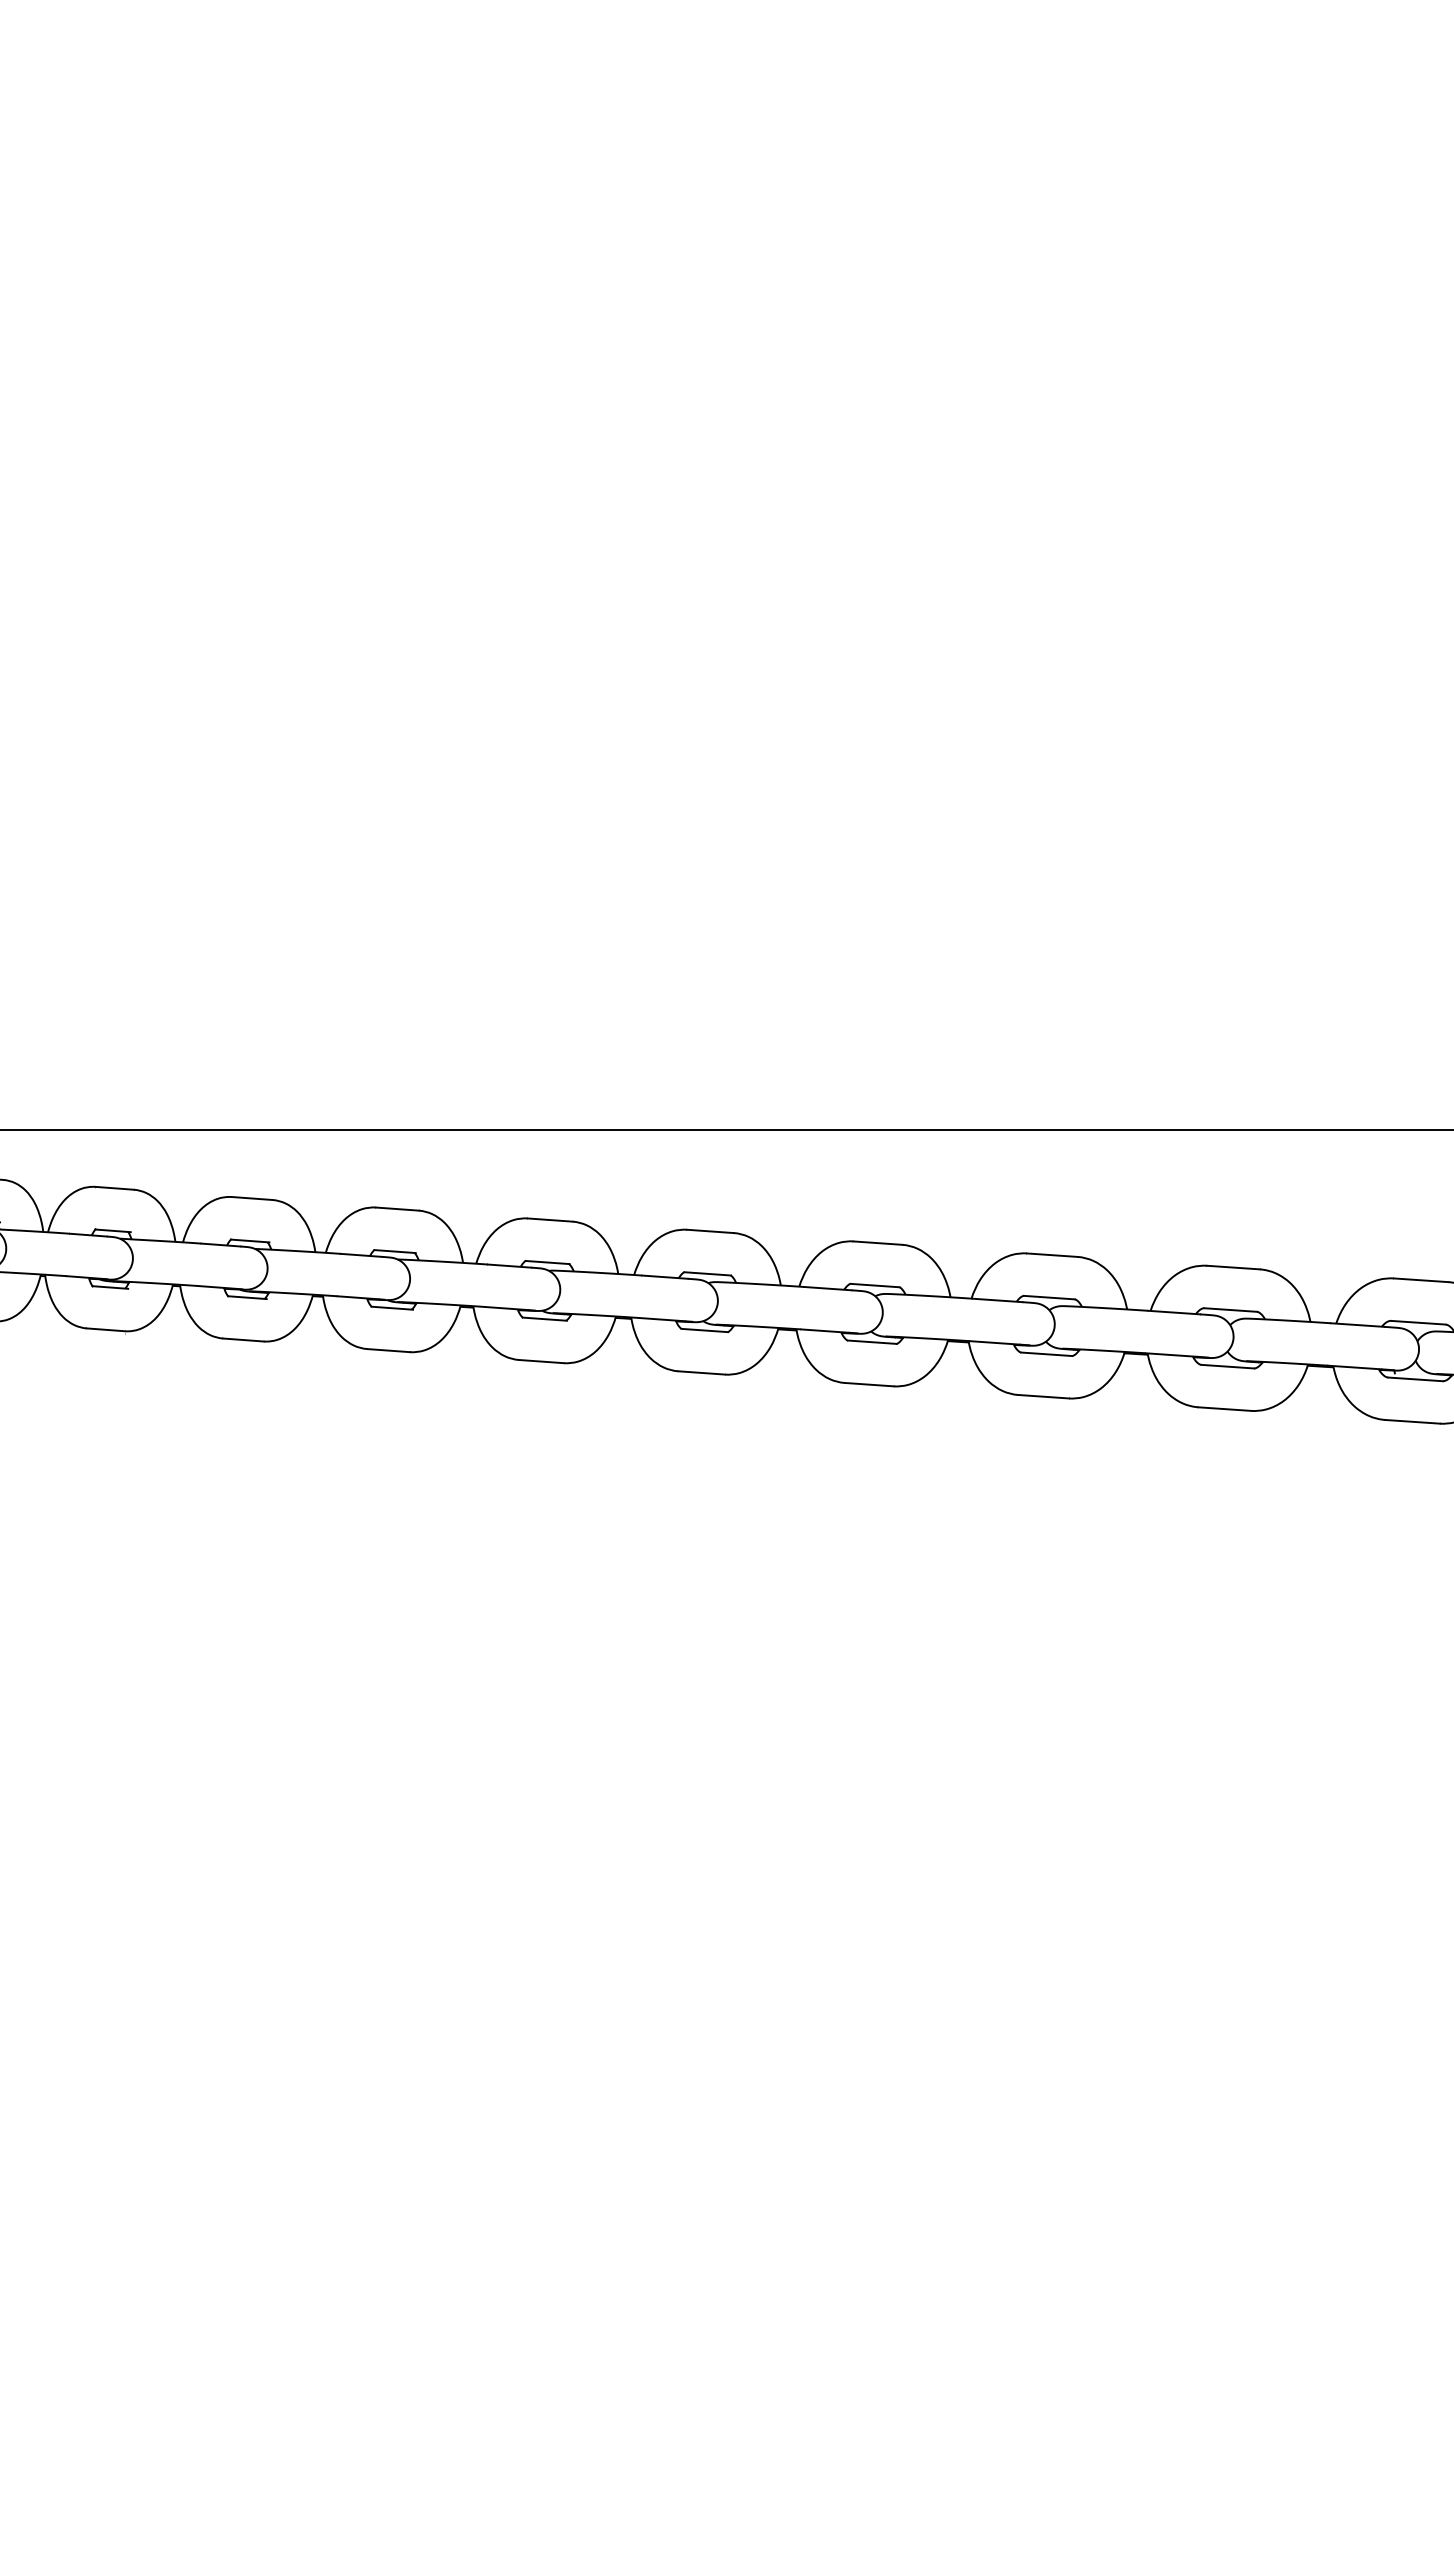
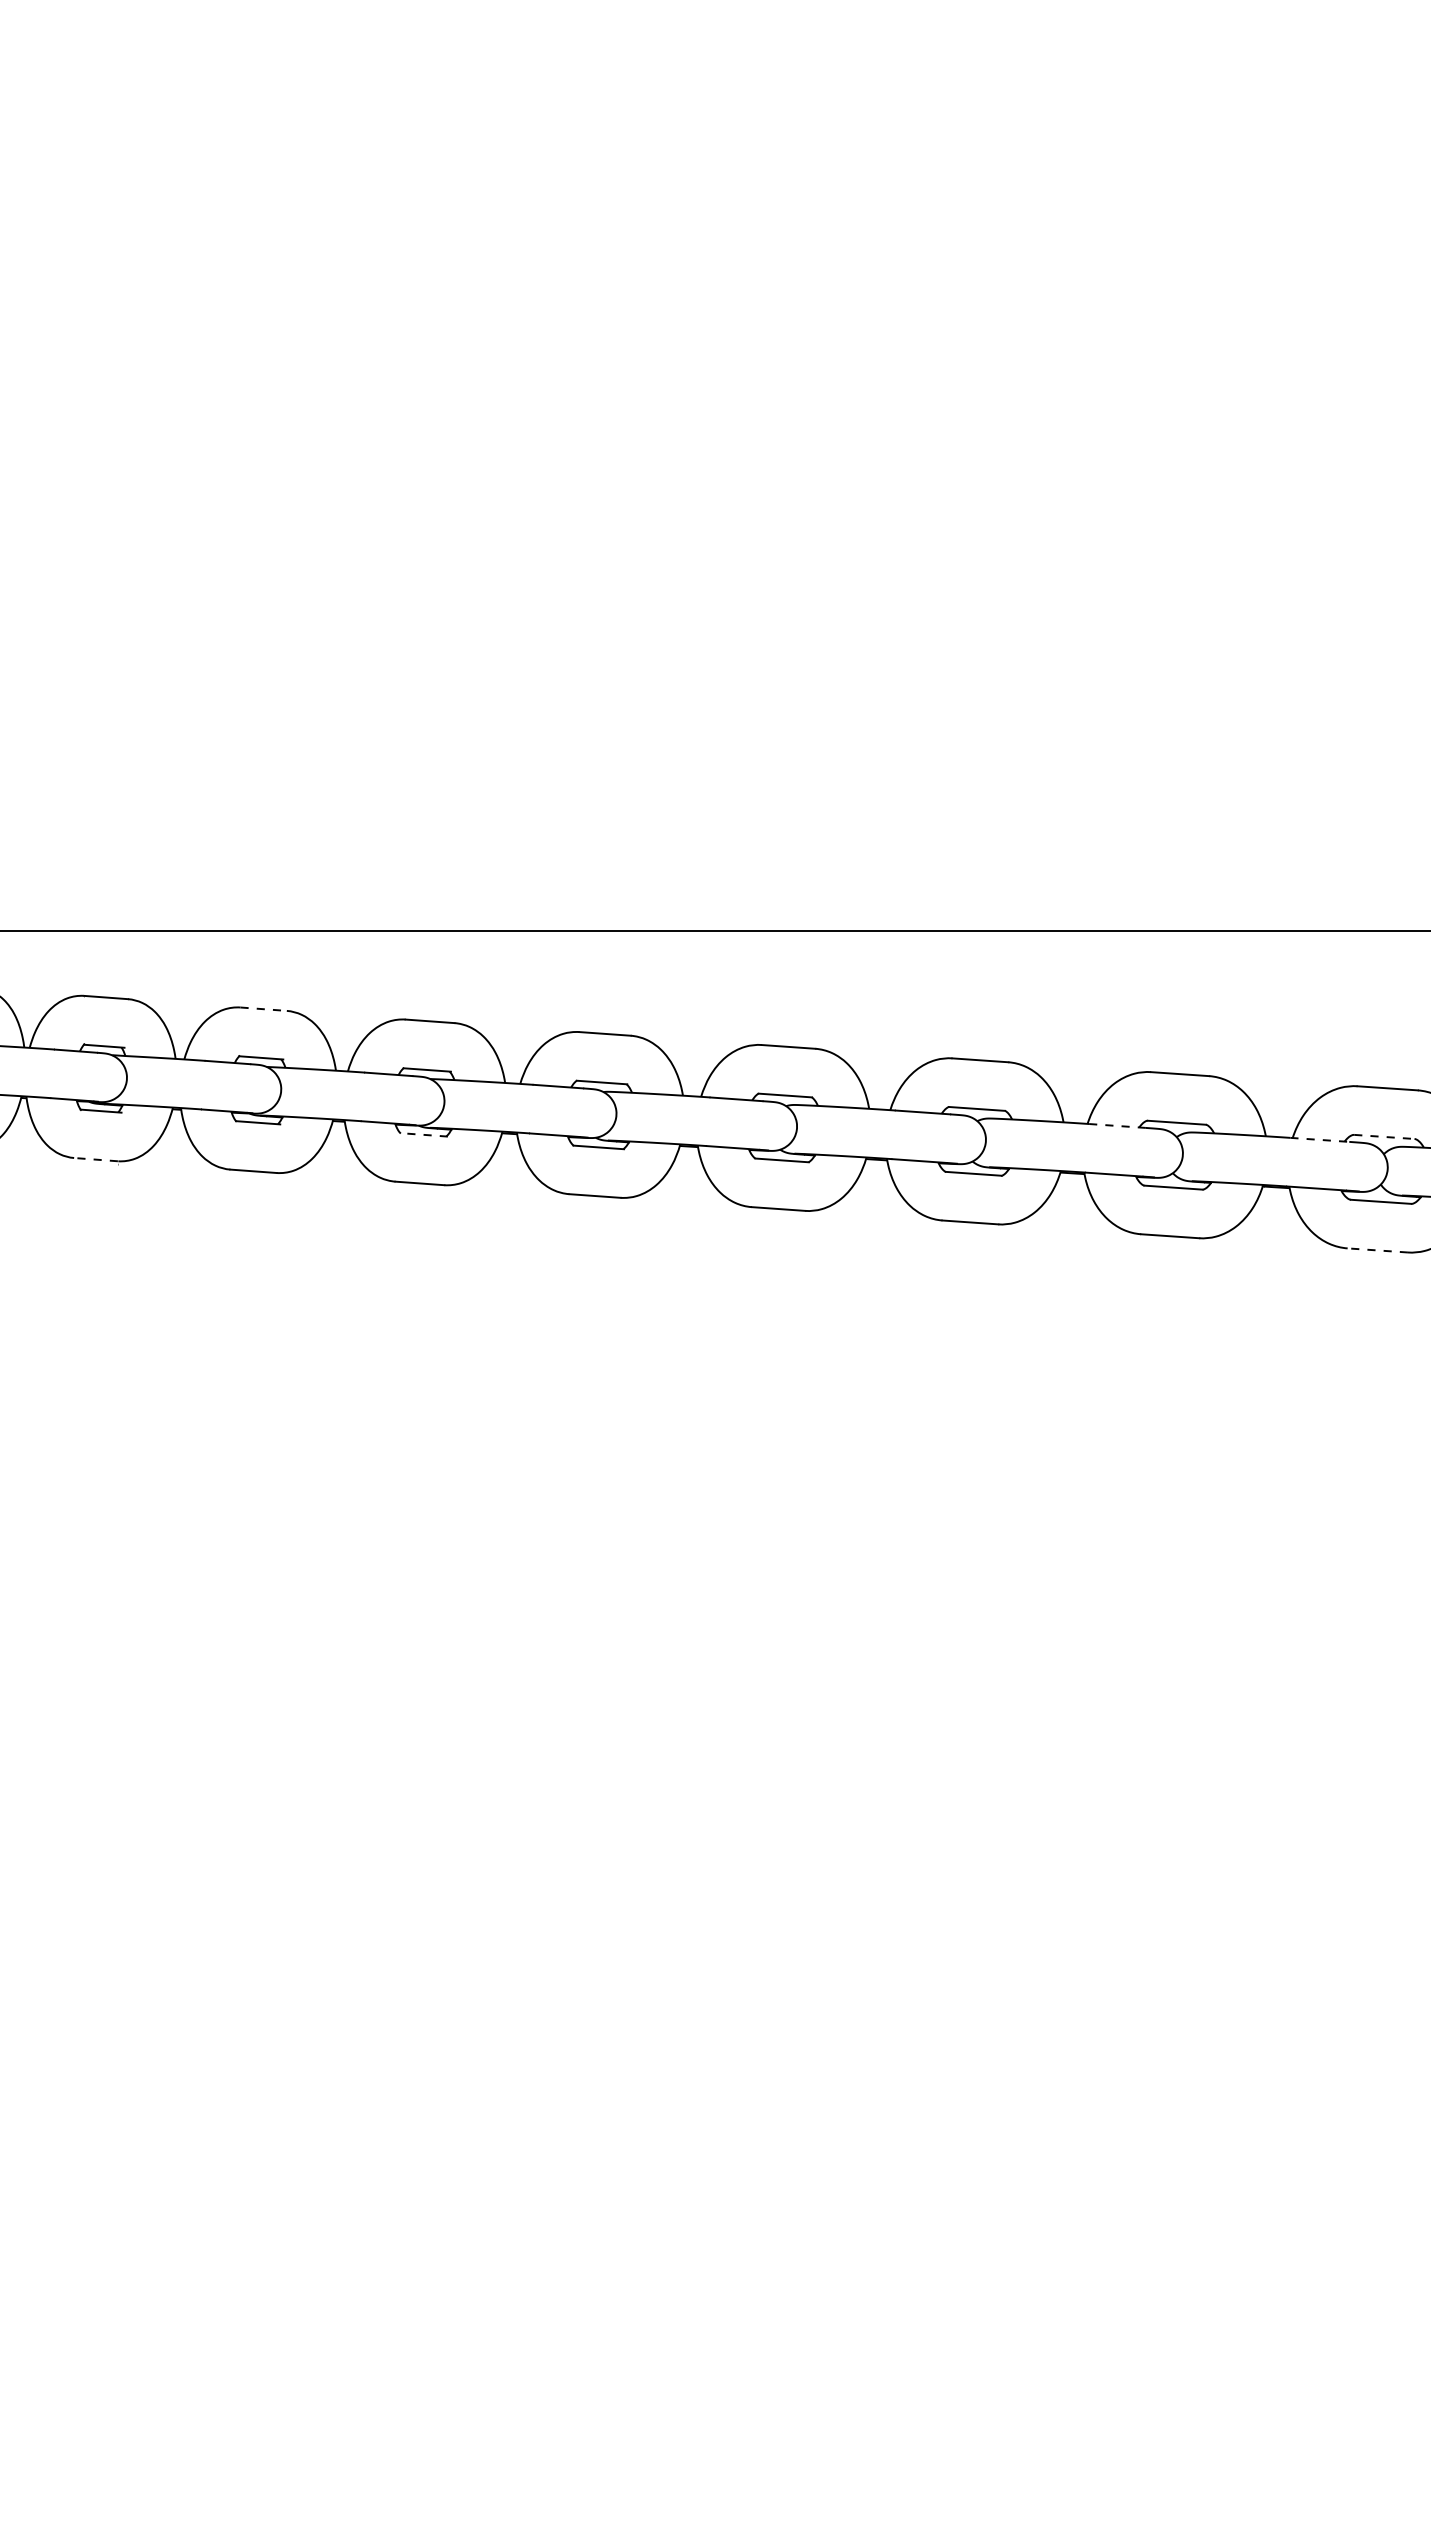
line: (252, 1198) -> (263, 1009), solid -> dashed
line: (997, 1300) -> (1117, 1126), solid -> dashed
line: (392, 1308) -> (424, 1135), solid -> dashed
line: (1231, 1310) -> (1385, 1137), solid -> dashed
line: (1174, 1312) -> (1320, 1139), solid -> dashed
line: (105, 1329) -> (95, 1159), solid -> dashed
line: (1224, 1409) -> (1377, 1250), solid -> dashed

